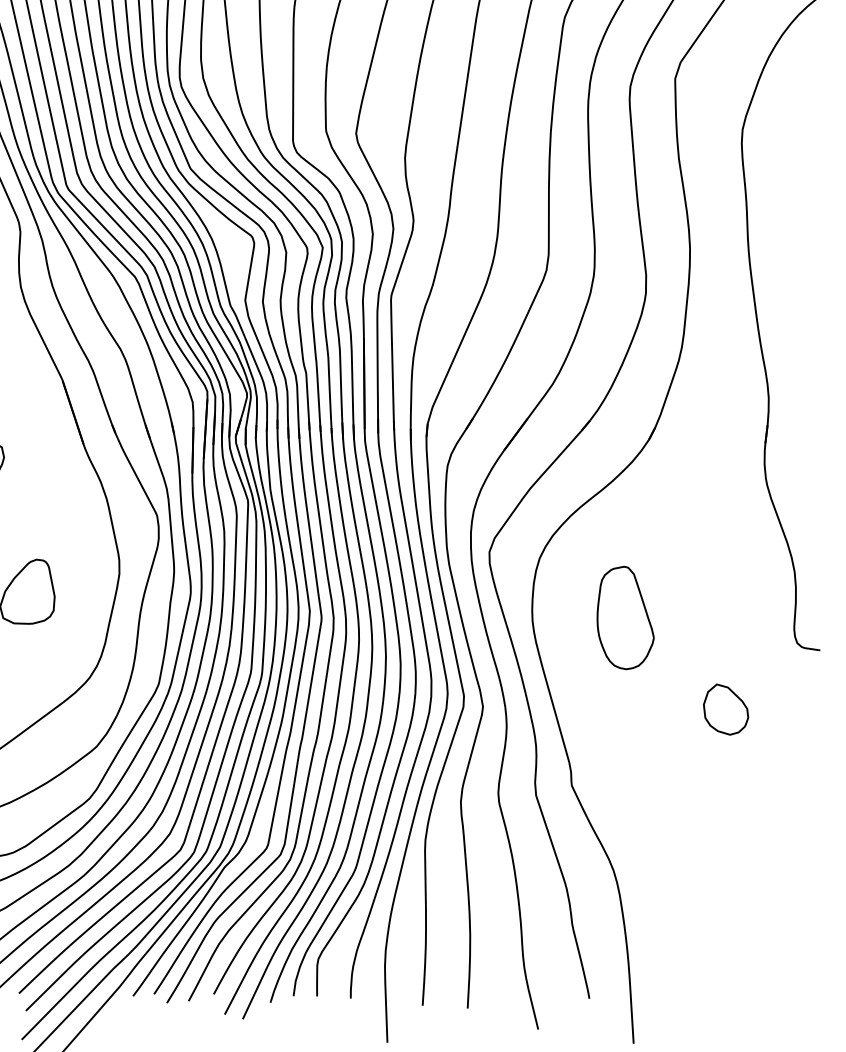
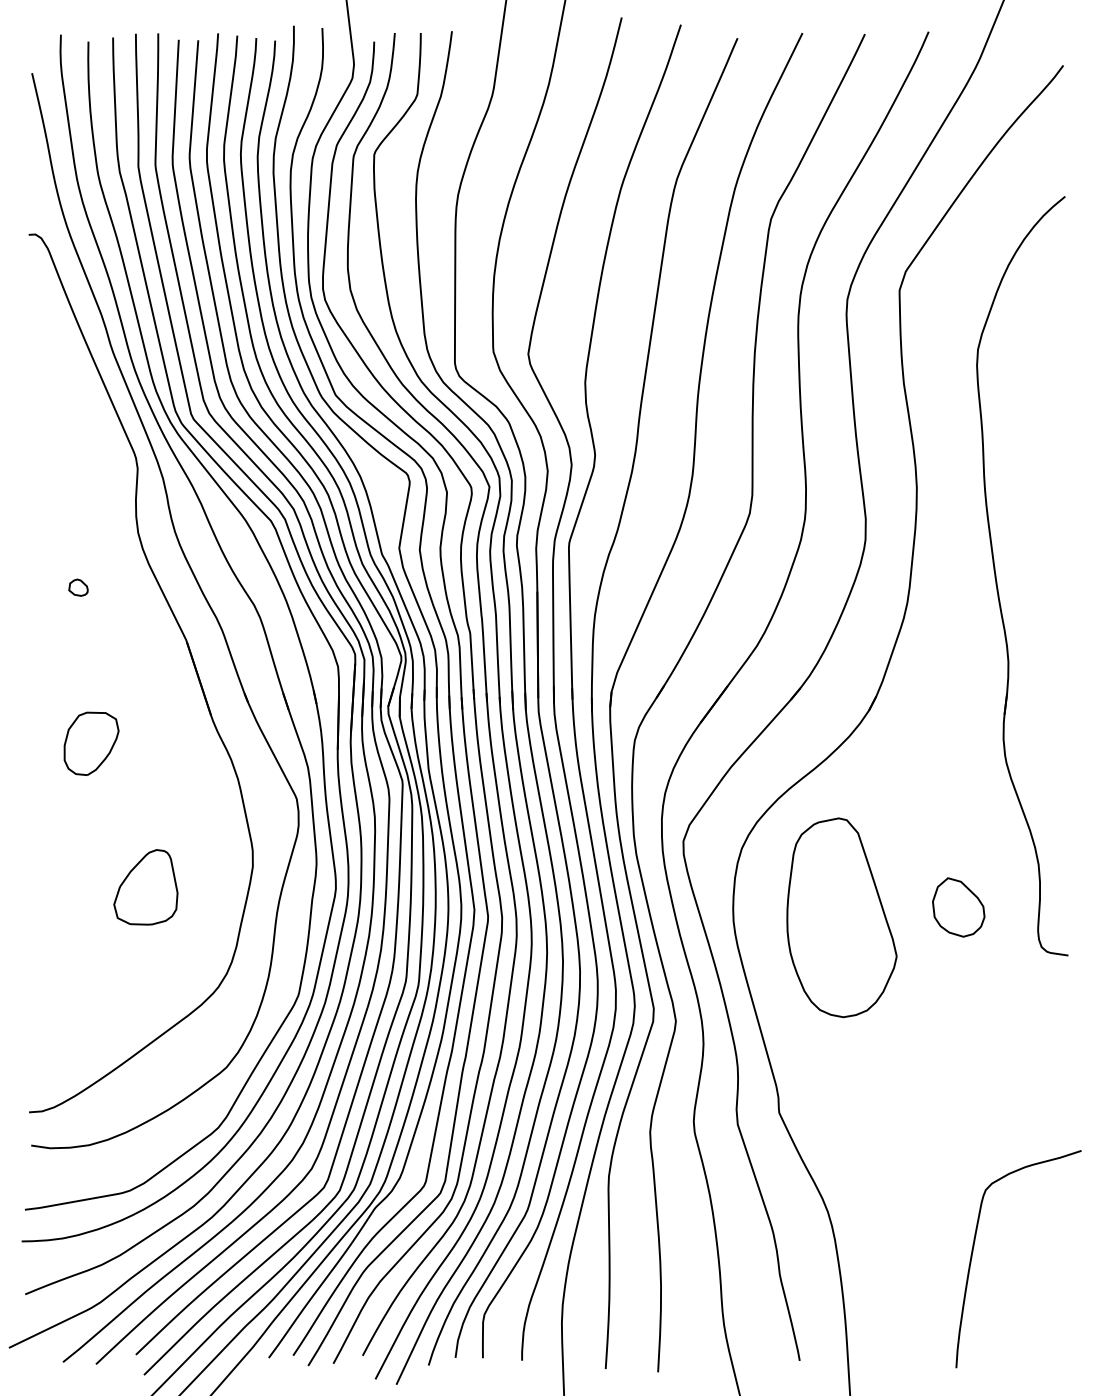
part: (625, 617) -> (841, 917), size x1.67
part: (725, 709) -> (958, 907), moved
curve: (738, 905) -> (973, 1252), added

